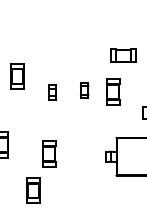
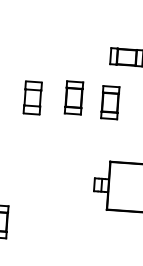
part: (84, 90) -> (73, 98), size x1.67
part: (52, 92) -> (32, 97), size x1.67
part: (49, 153) -> (23, 175), removed

